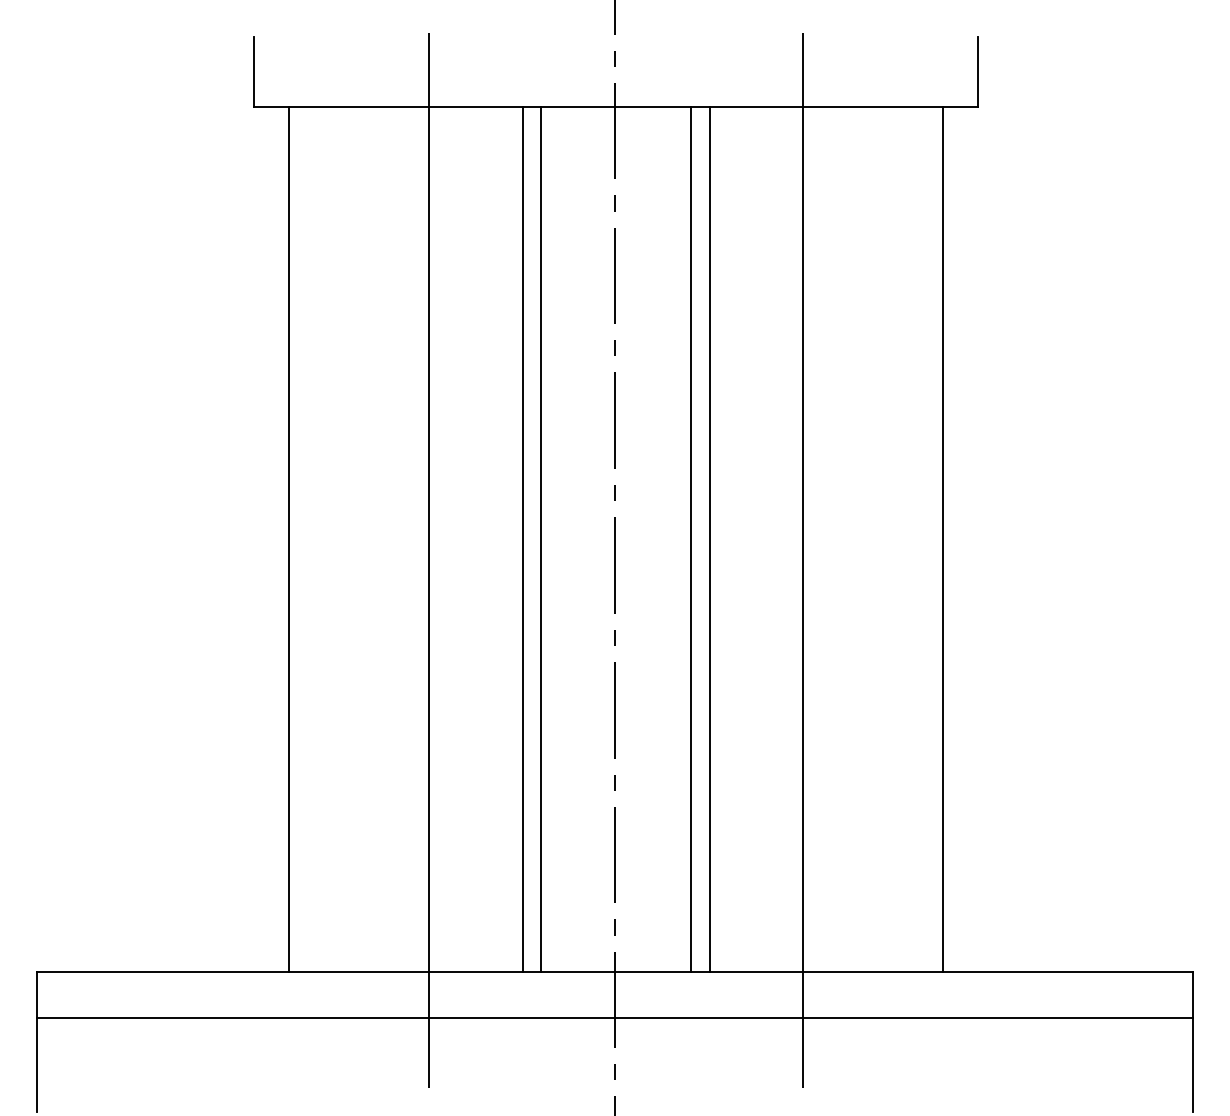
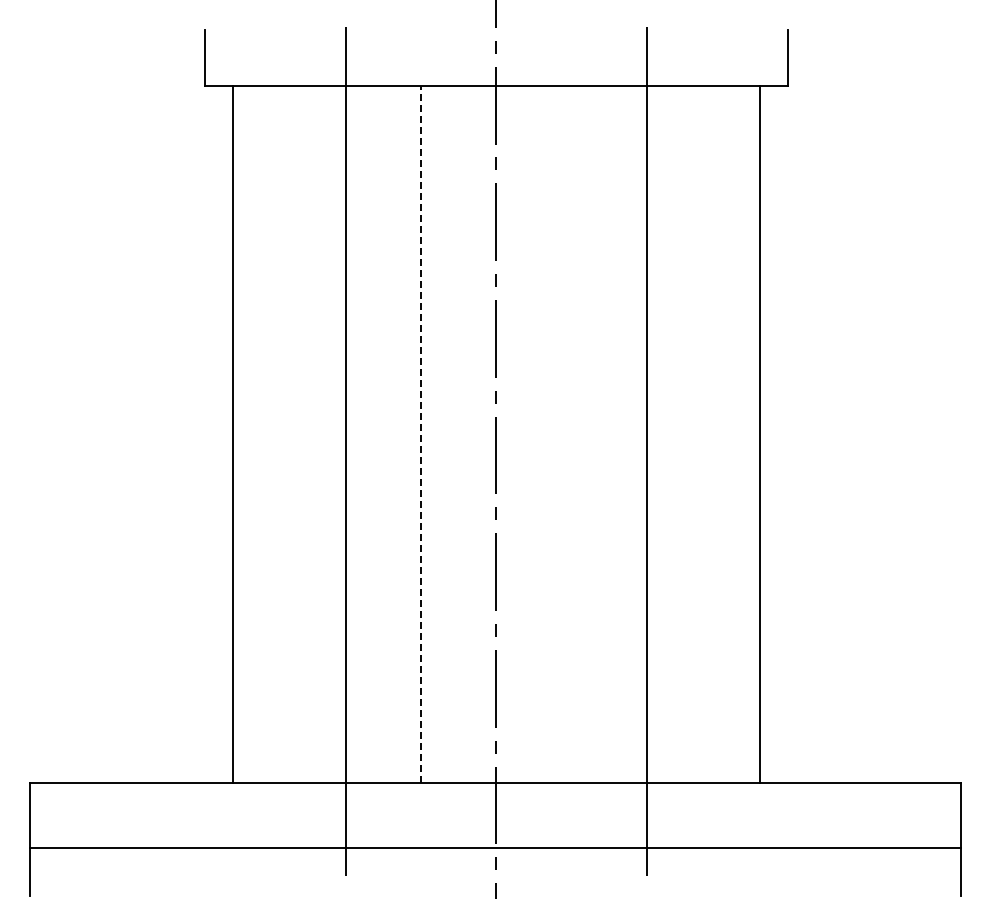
line: (523, 538) -> (421, 433), solid -> dashed
line: (541, 539) -> (436, 434), removed
line: (690, 539) -> (556, 434), removed
line: (709, 539) -> (571, 434), removed
line: (615, 1018) -> (495, 848), moved

